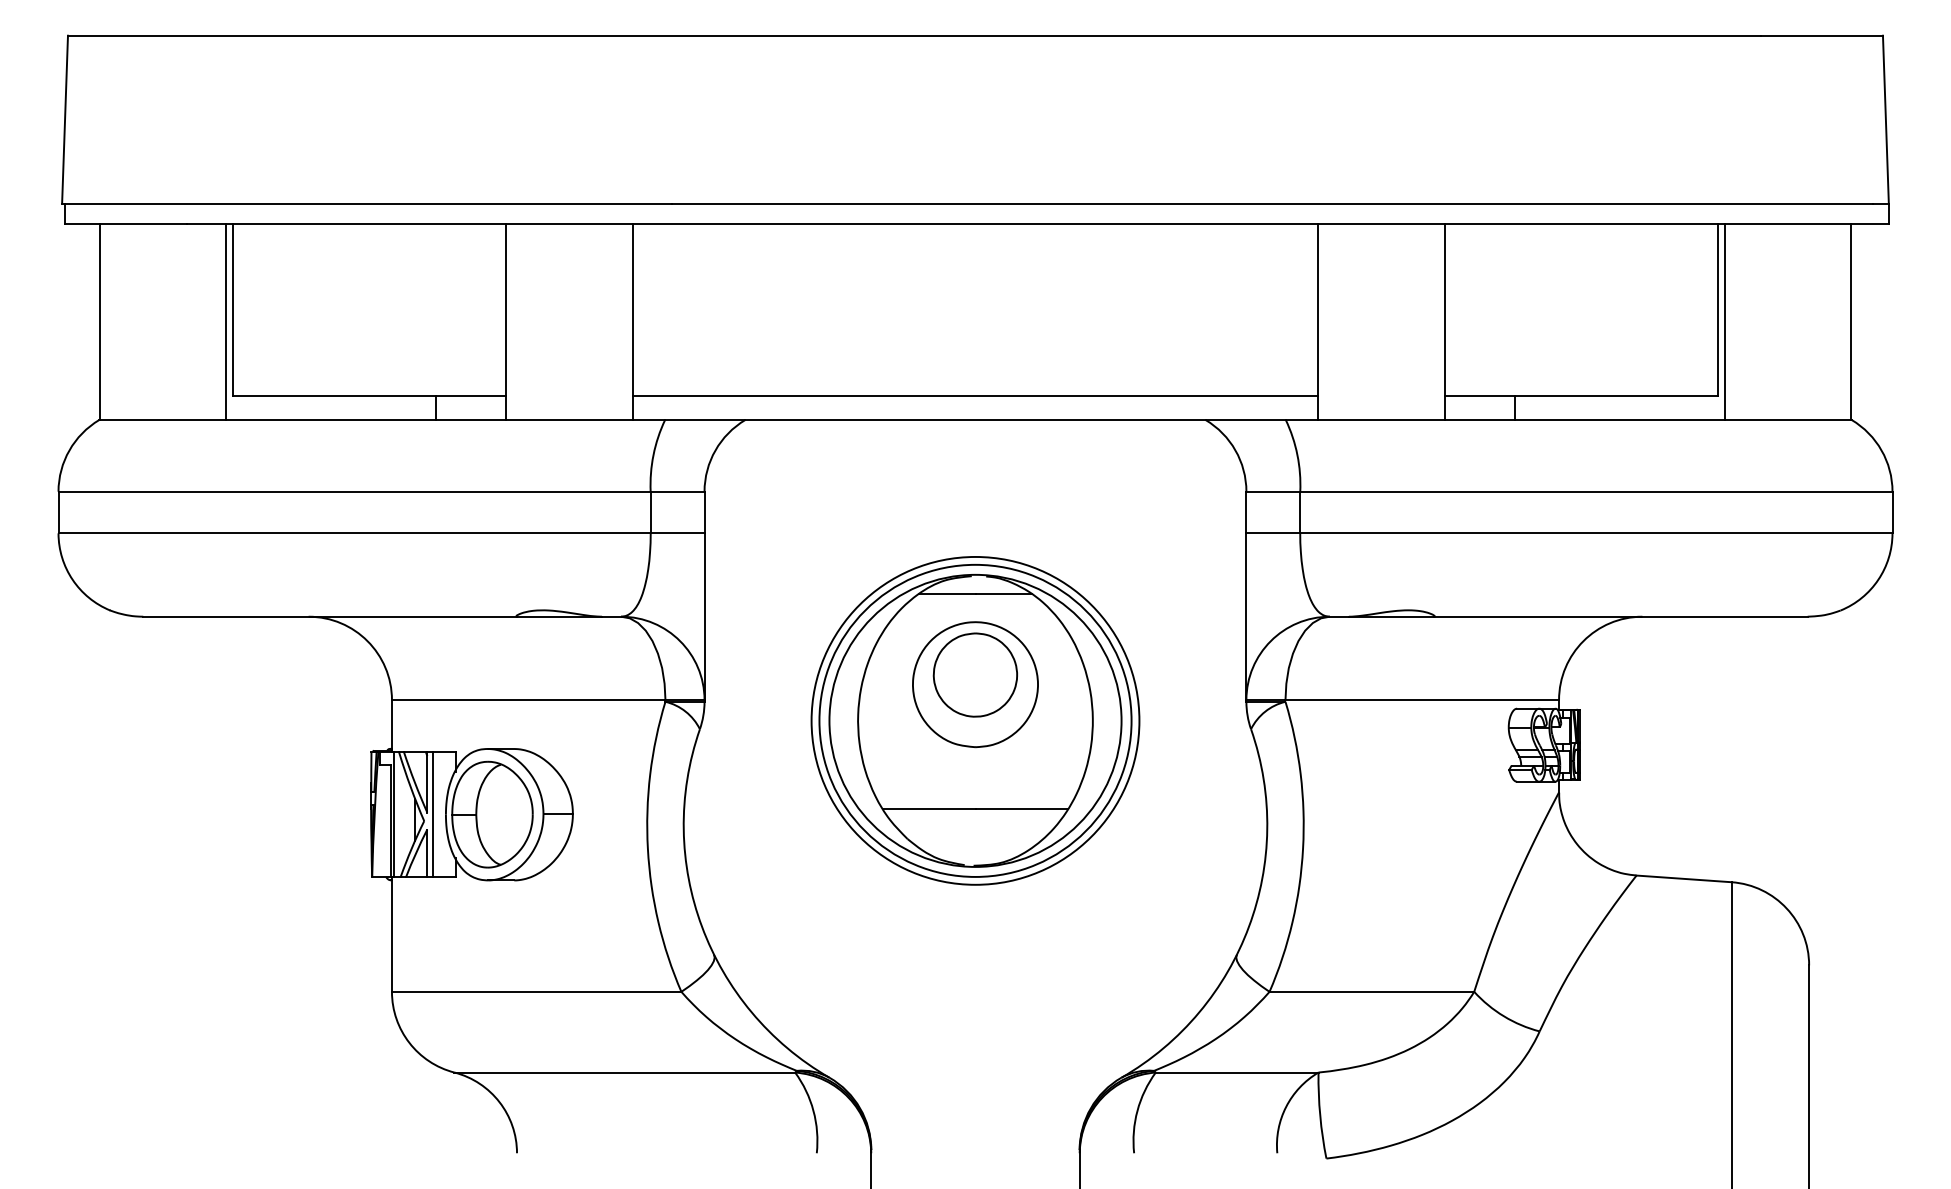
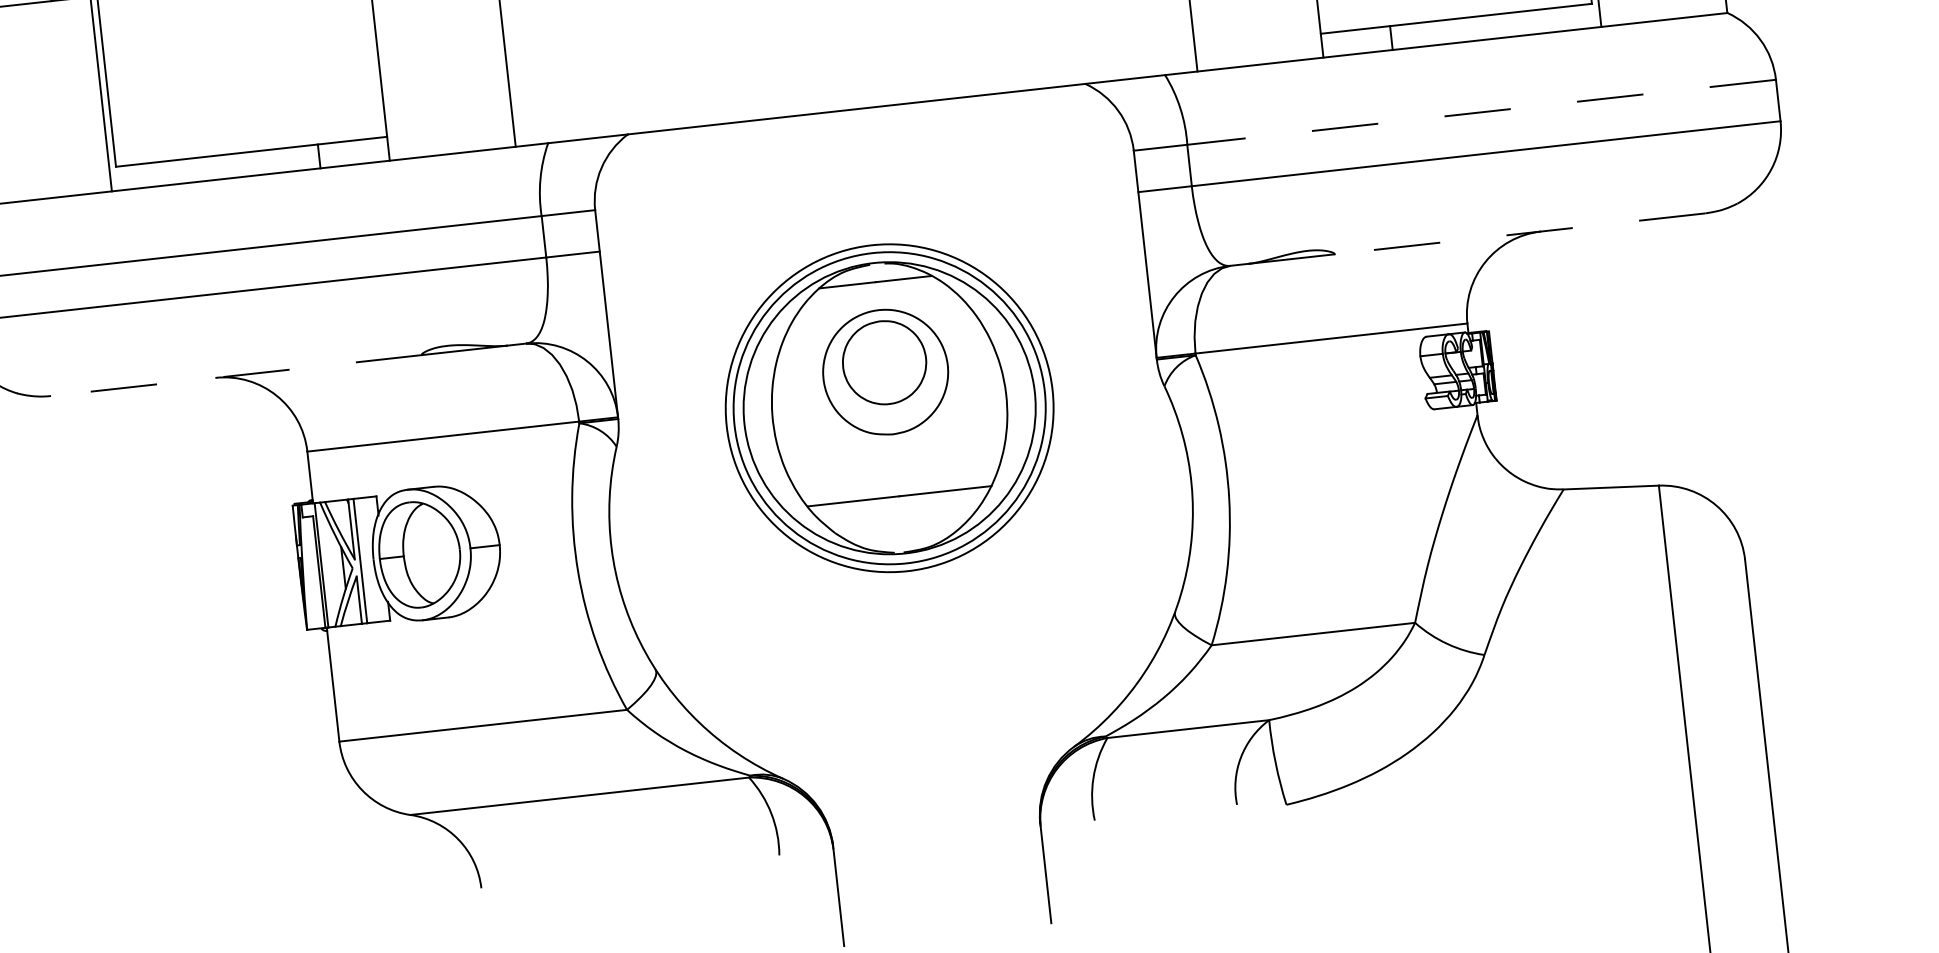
line: (975, 395) -> (853, 84), removed
line: (1595, 491) -> (1480, 112), solid -> dashed
line: (329, 616) -> (236, 375), solid -> dashed
line: (1620, 616) -> (1519, 233), solid -> dashed

